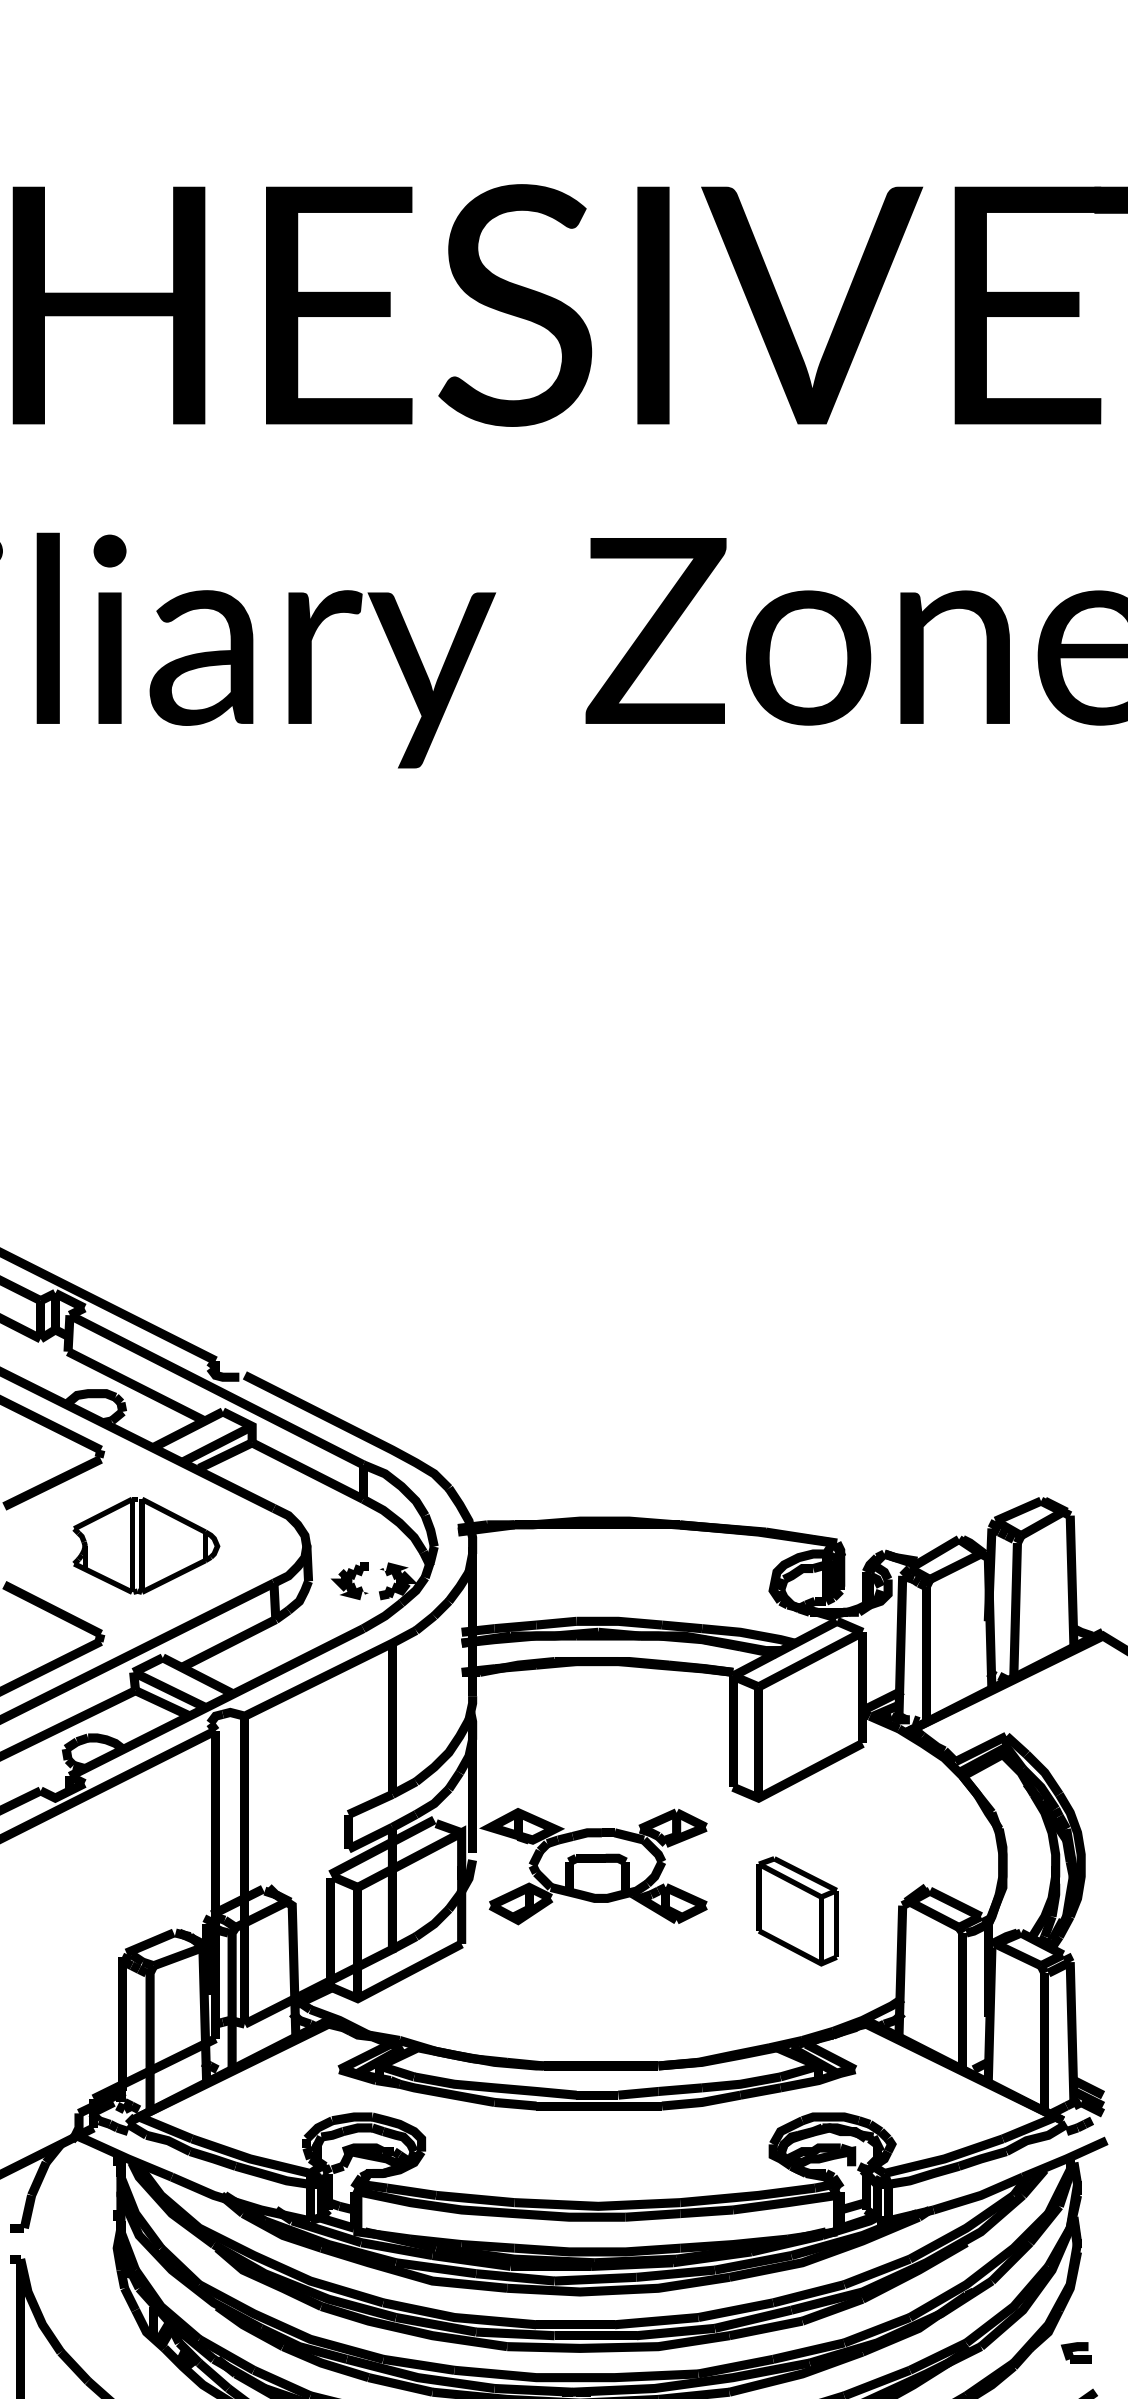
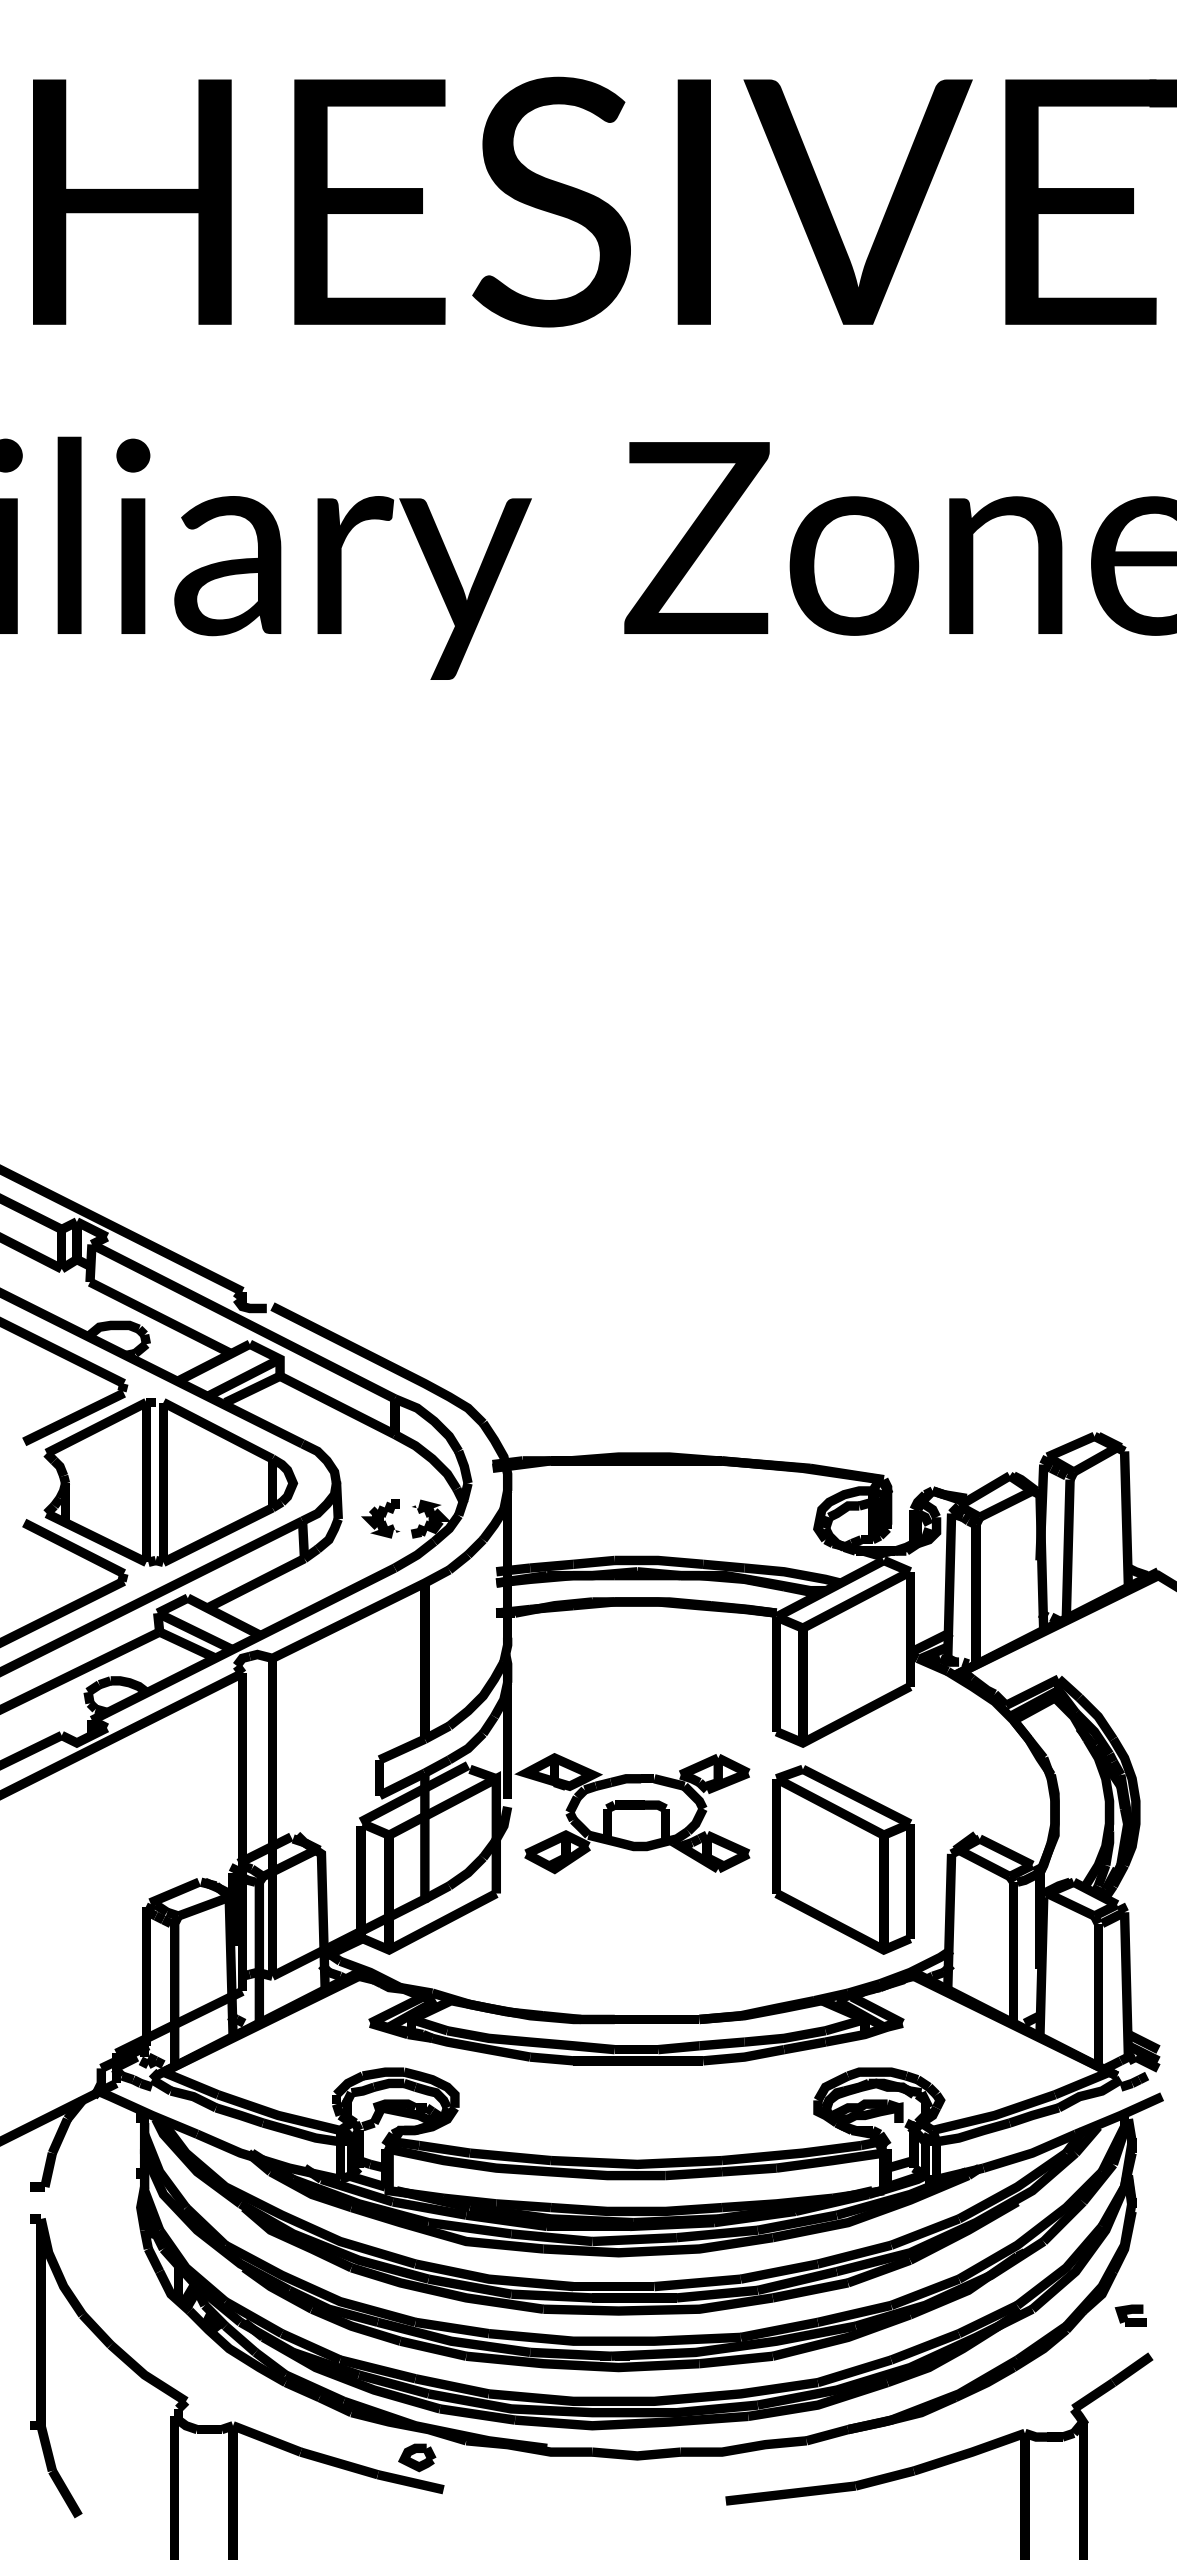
part: (146, 1545) -> (170, 1482), size x1.67
part: (797, 1911) -> (843, 1859), size x1.67

